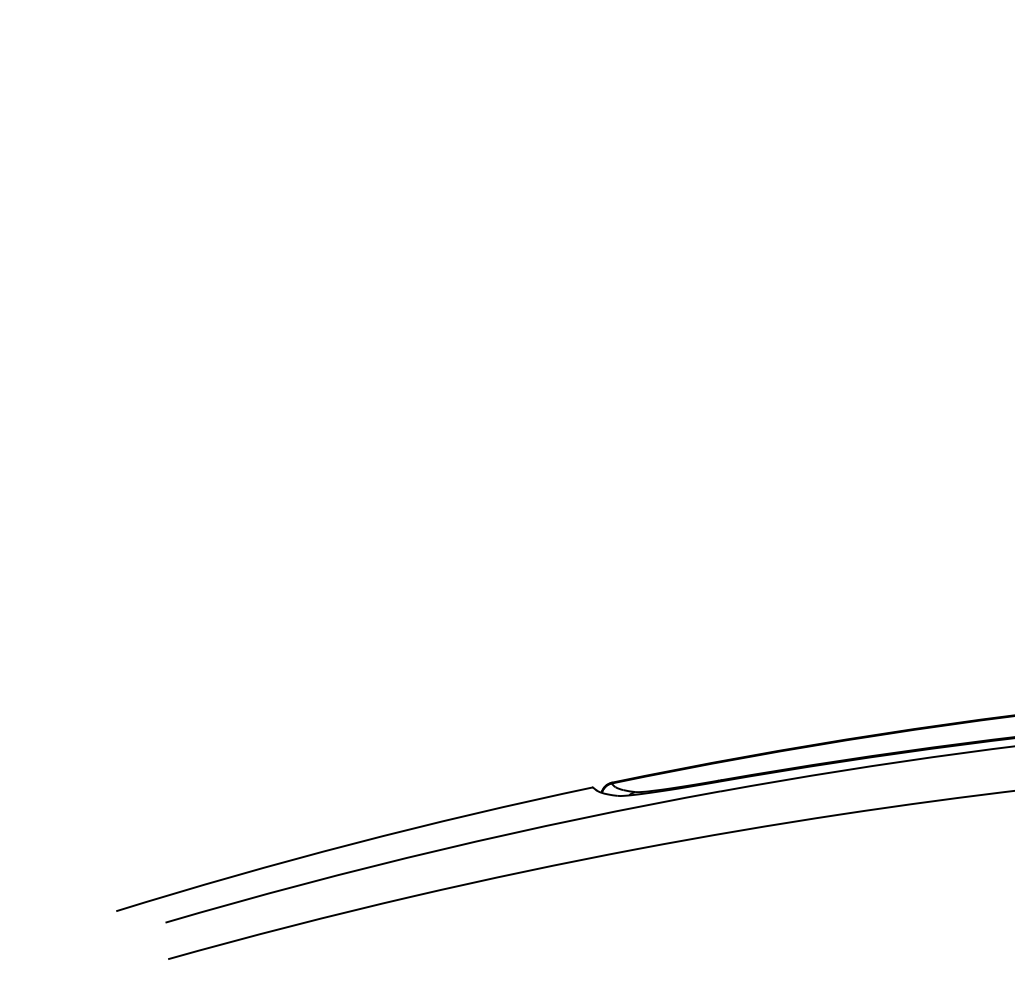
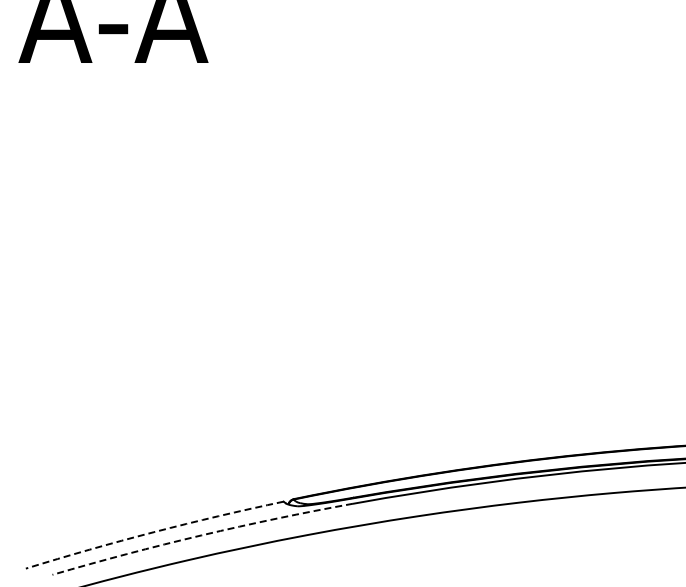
arc: (354, 844) -> (154, 532), solid -> dashed
arc: (440, 849) -> (201, 535), solid -> dashed

